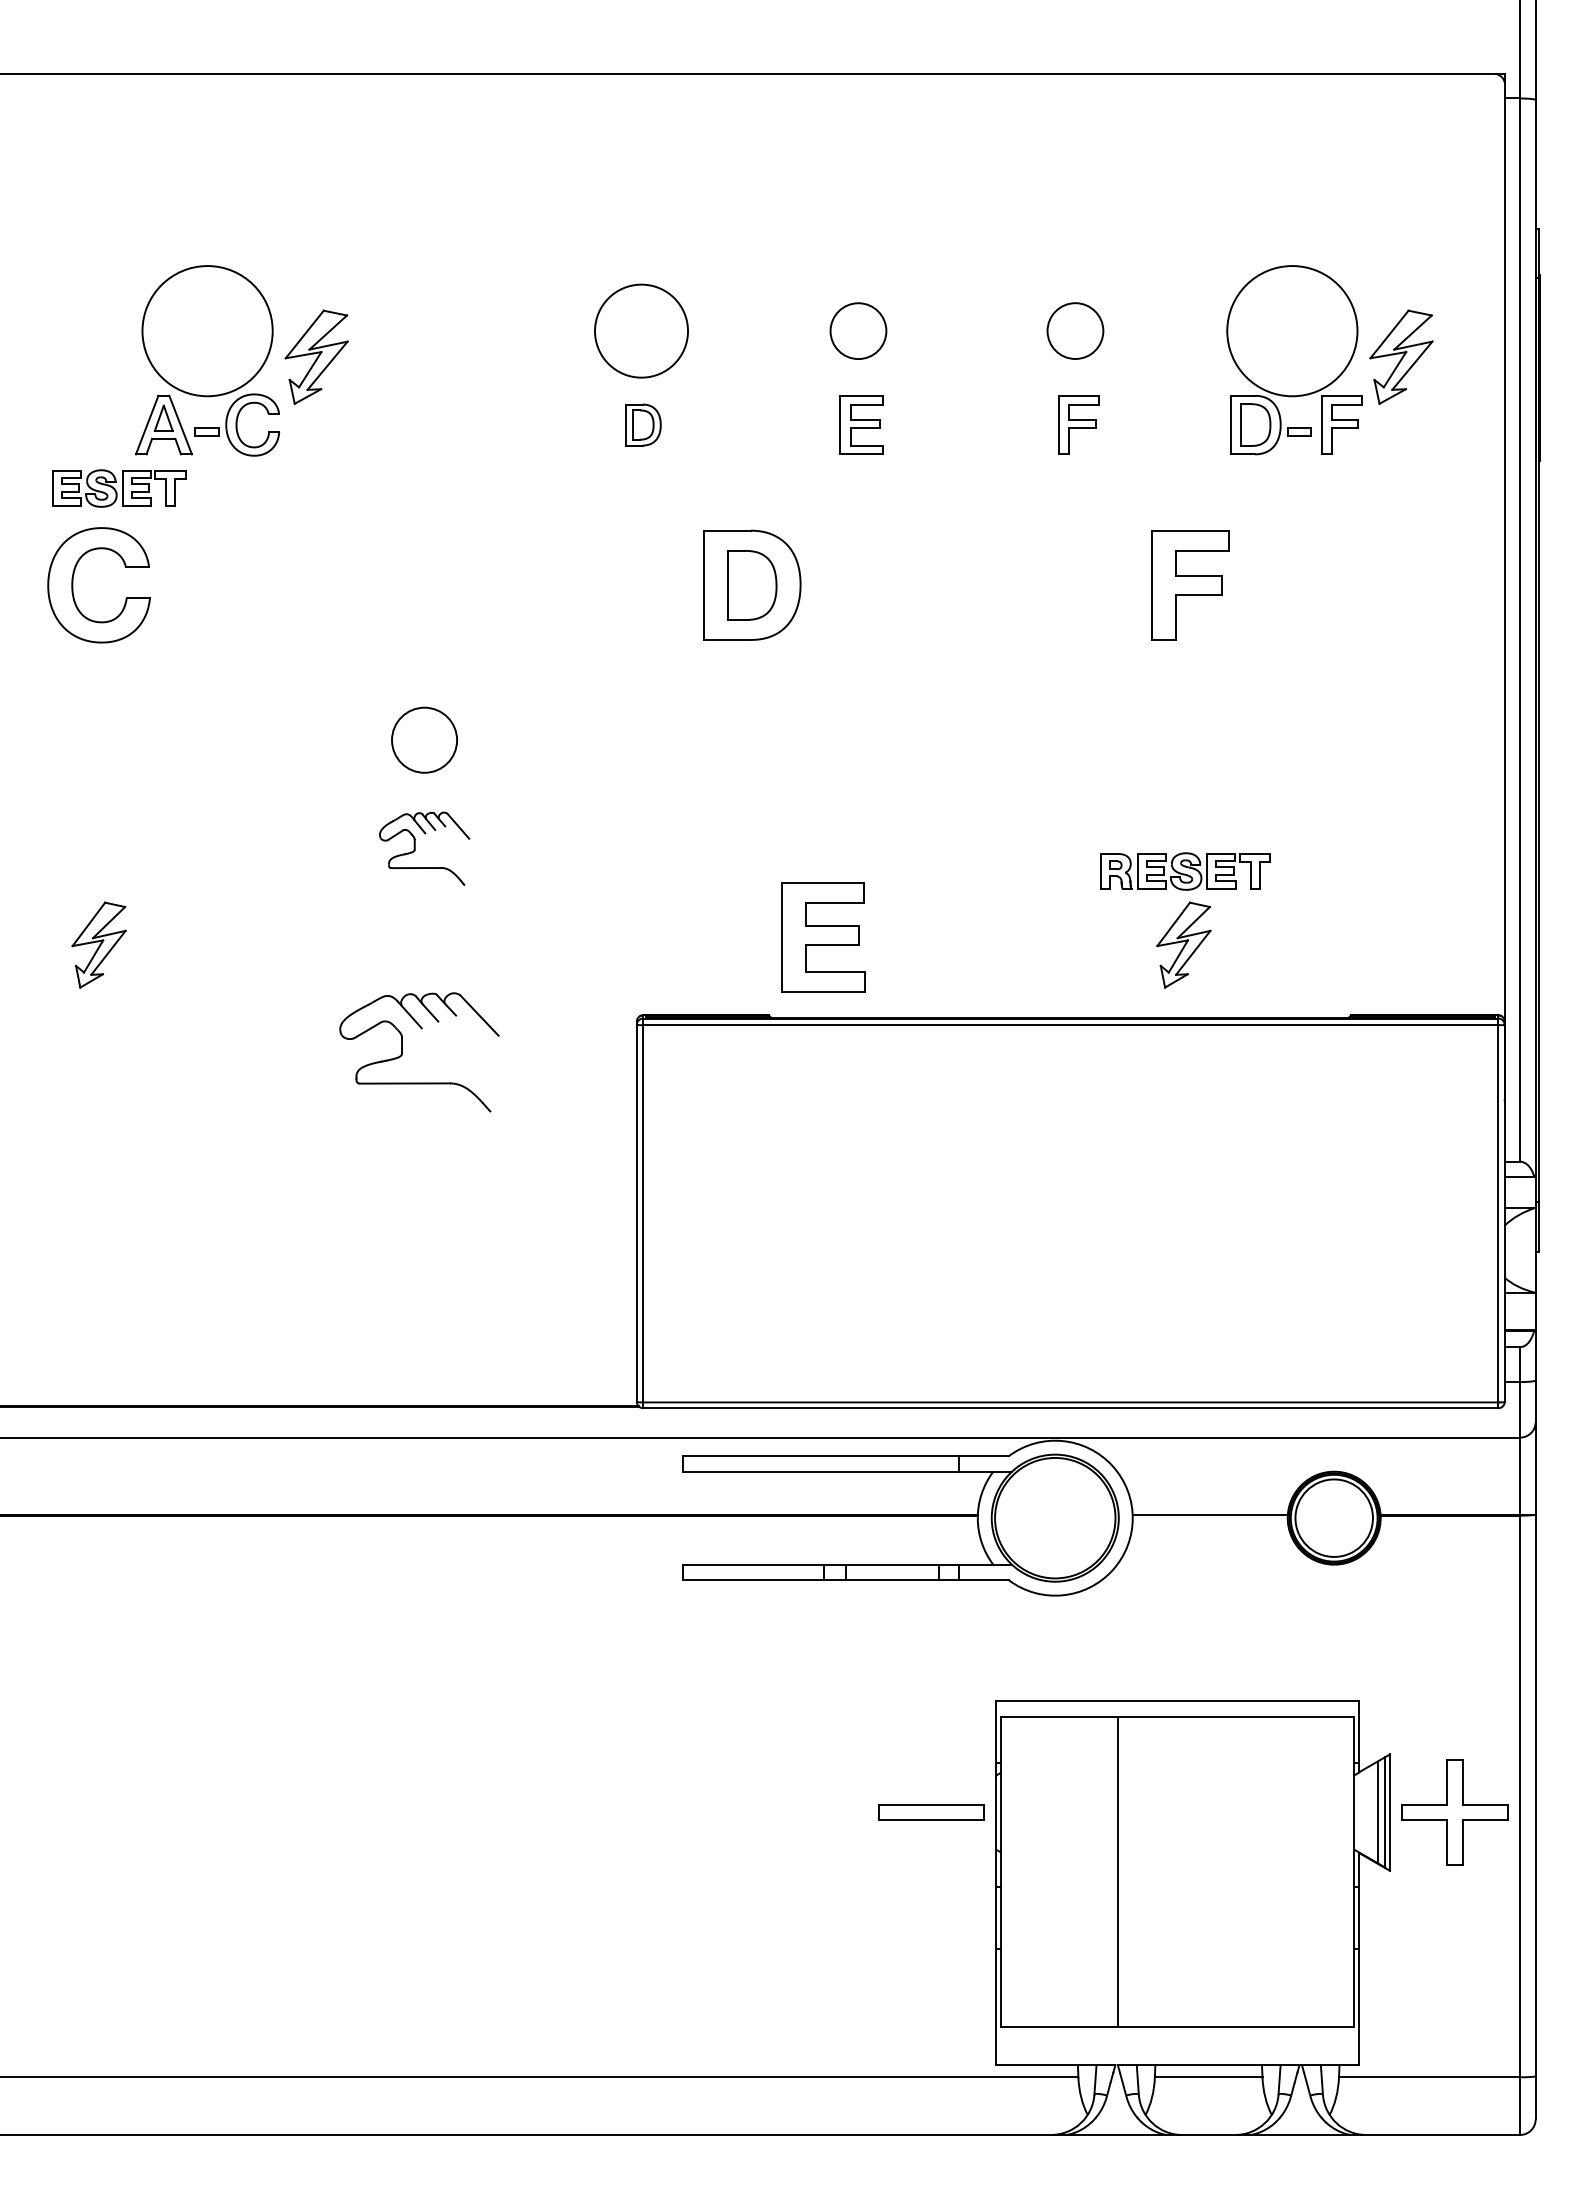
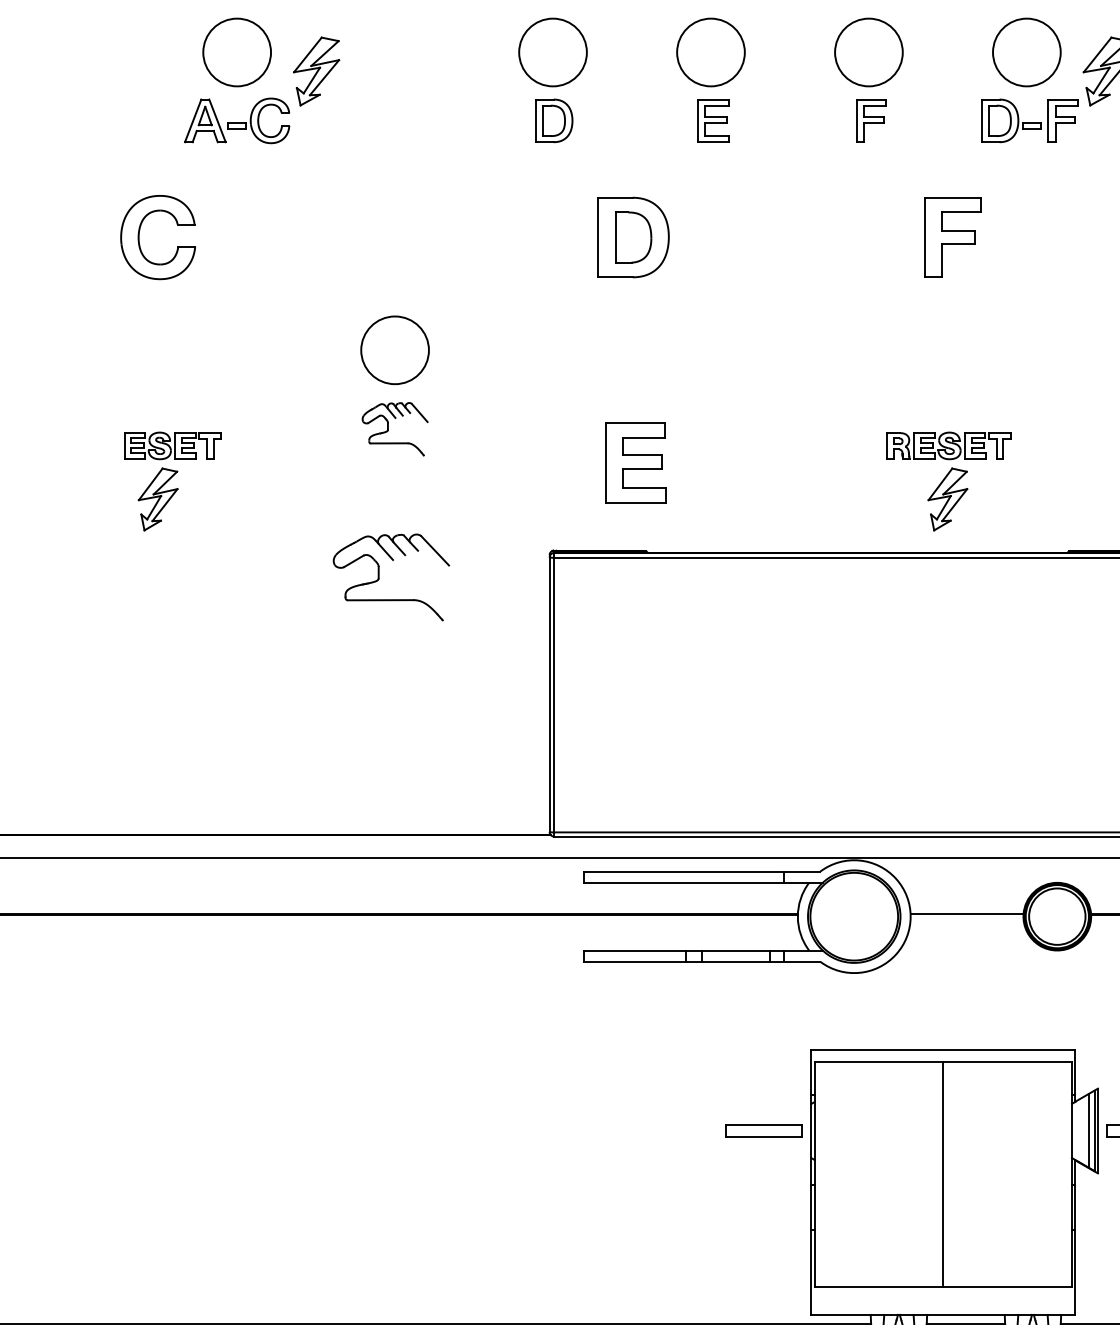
circle: (207, 330) -> (237, 52), size x0.71
circle: (857, 330) -> (710, 52), size x1.67
circle: (1075, 330) -> (868, 52), size x1.67
circle: (1291, 330) -> (1026, 52), size x0.71
part: (643, 424) -> (554, 120), size x1.43
part: (119, 488) -> (173, 445), moved
circle: (424, 739) -> (395, 349), size x1.43
part: (823, 937) -> (636, 463), moved
line: (1117, 1872) -> (943, 1174), moved

